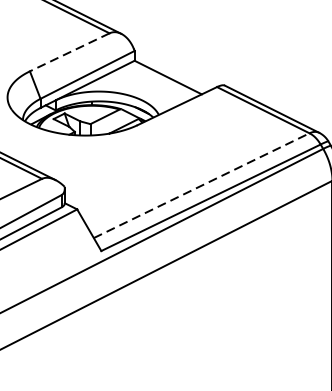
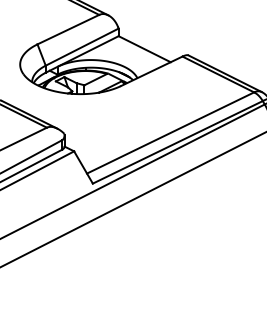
line: (68, 52) -> (67, 29), dashed -> solid
line: (201, 185) -> (170, 132), dashed -> solid

